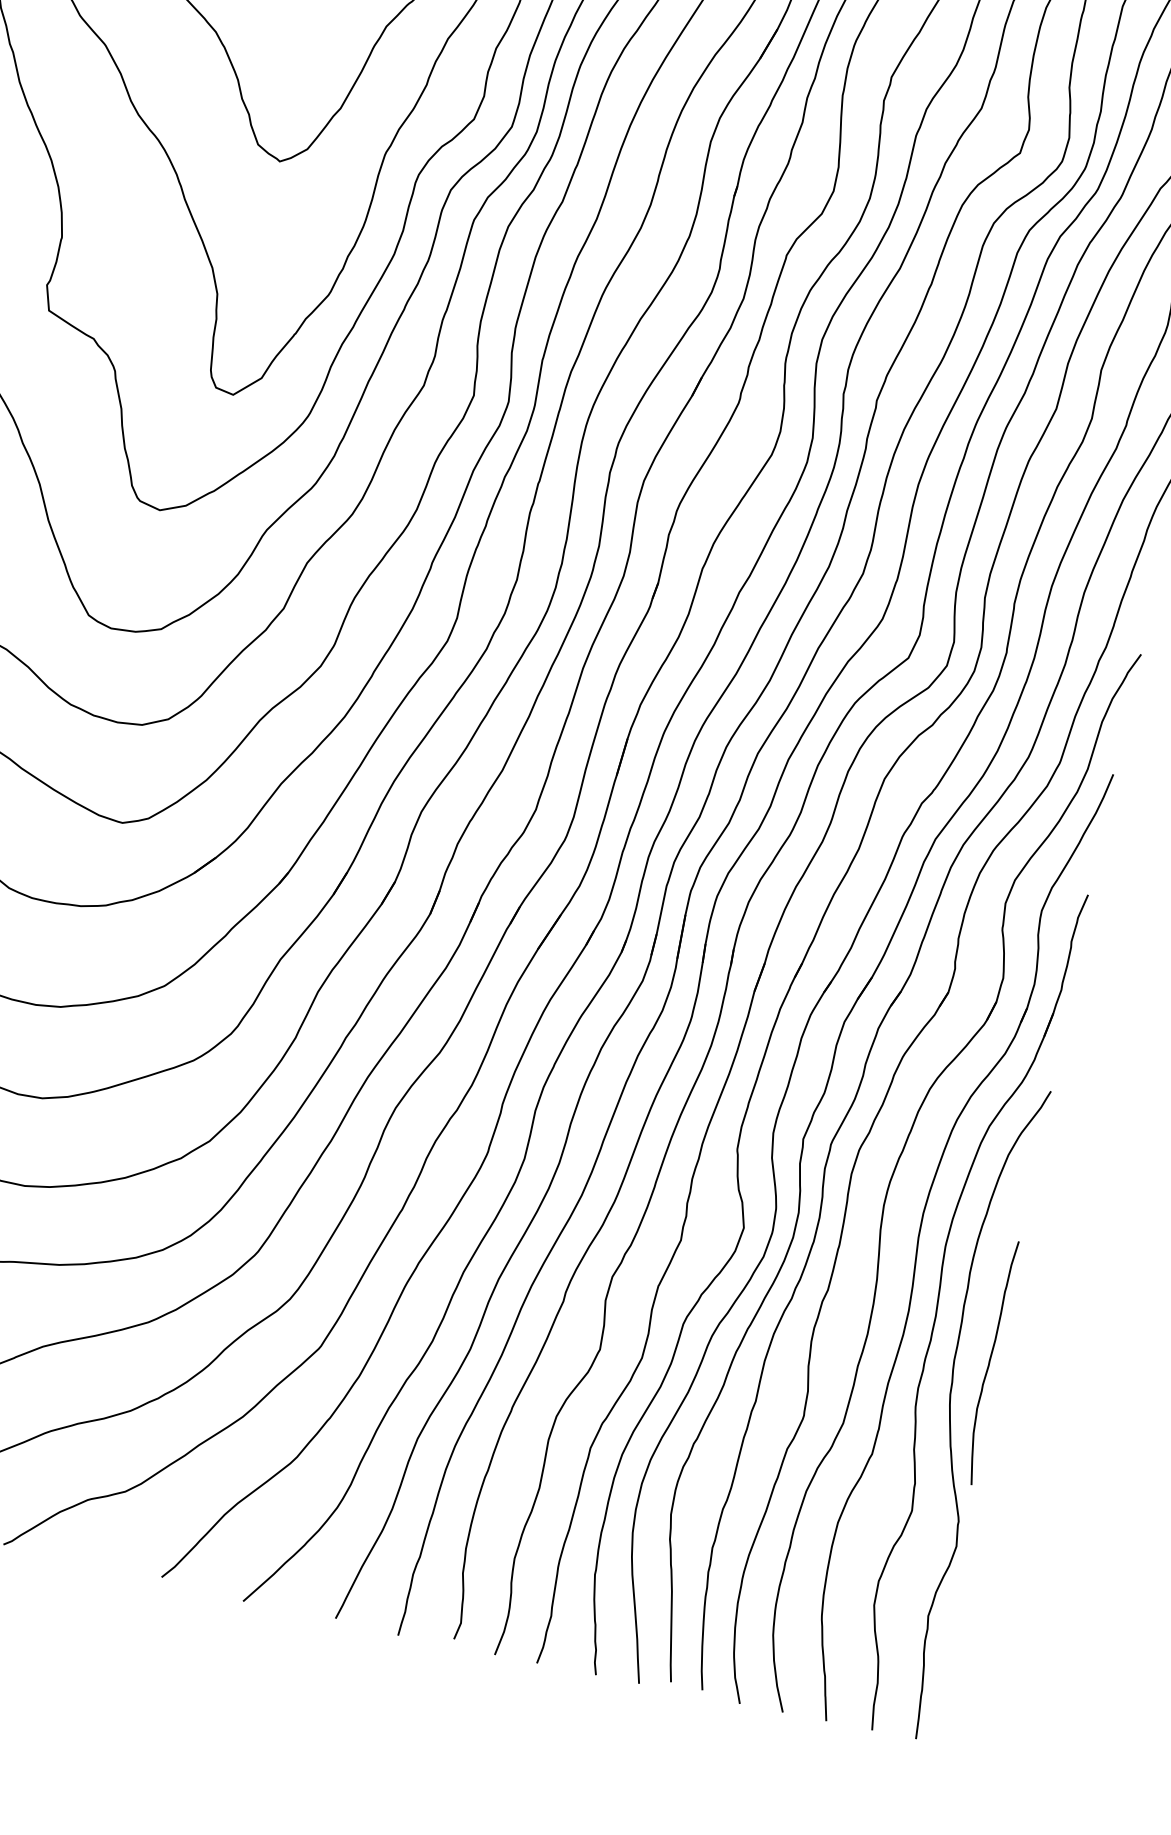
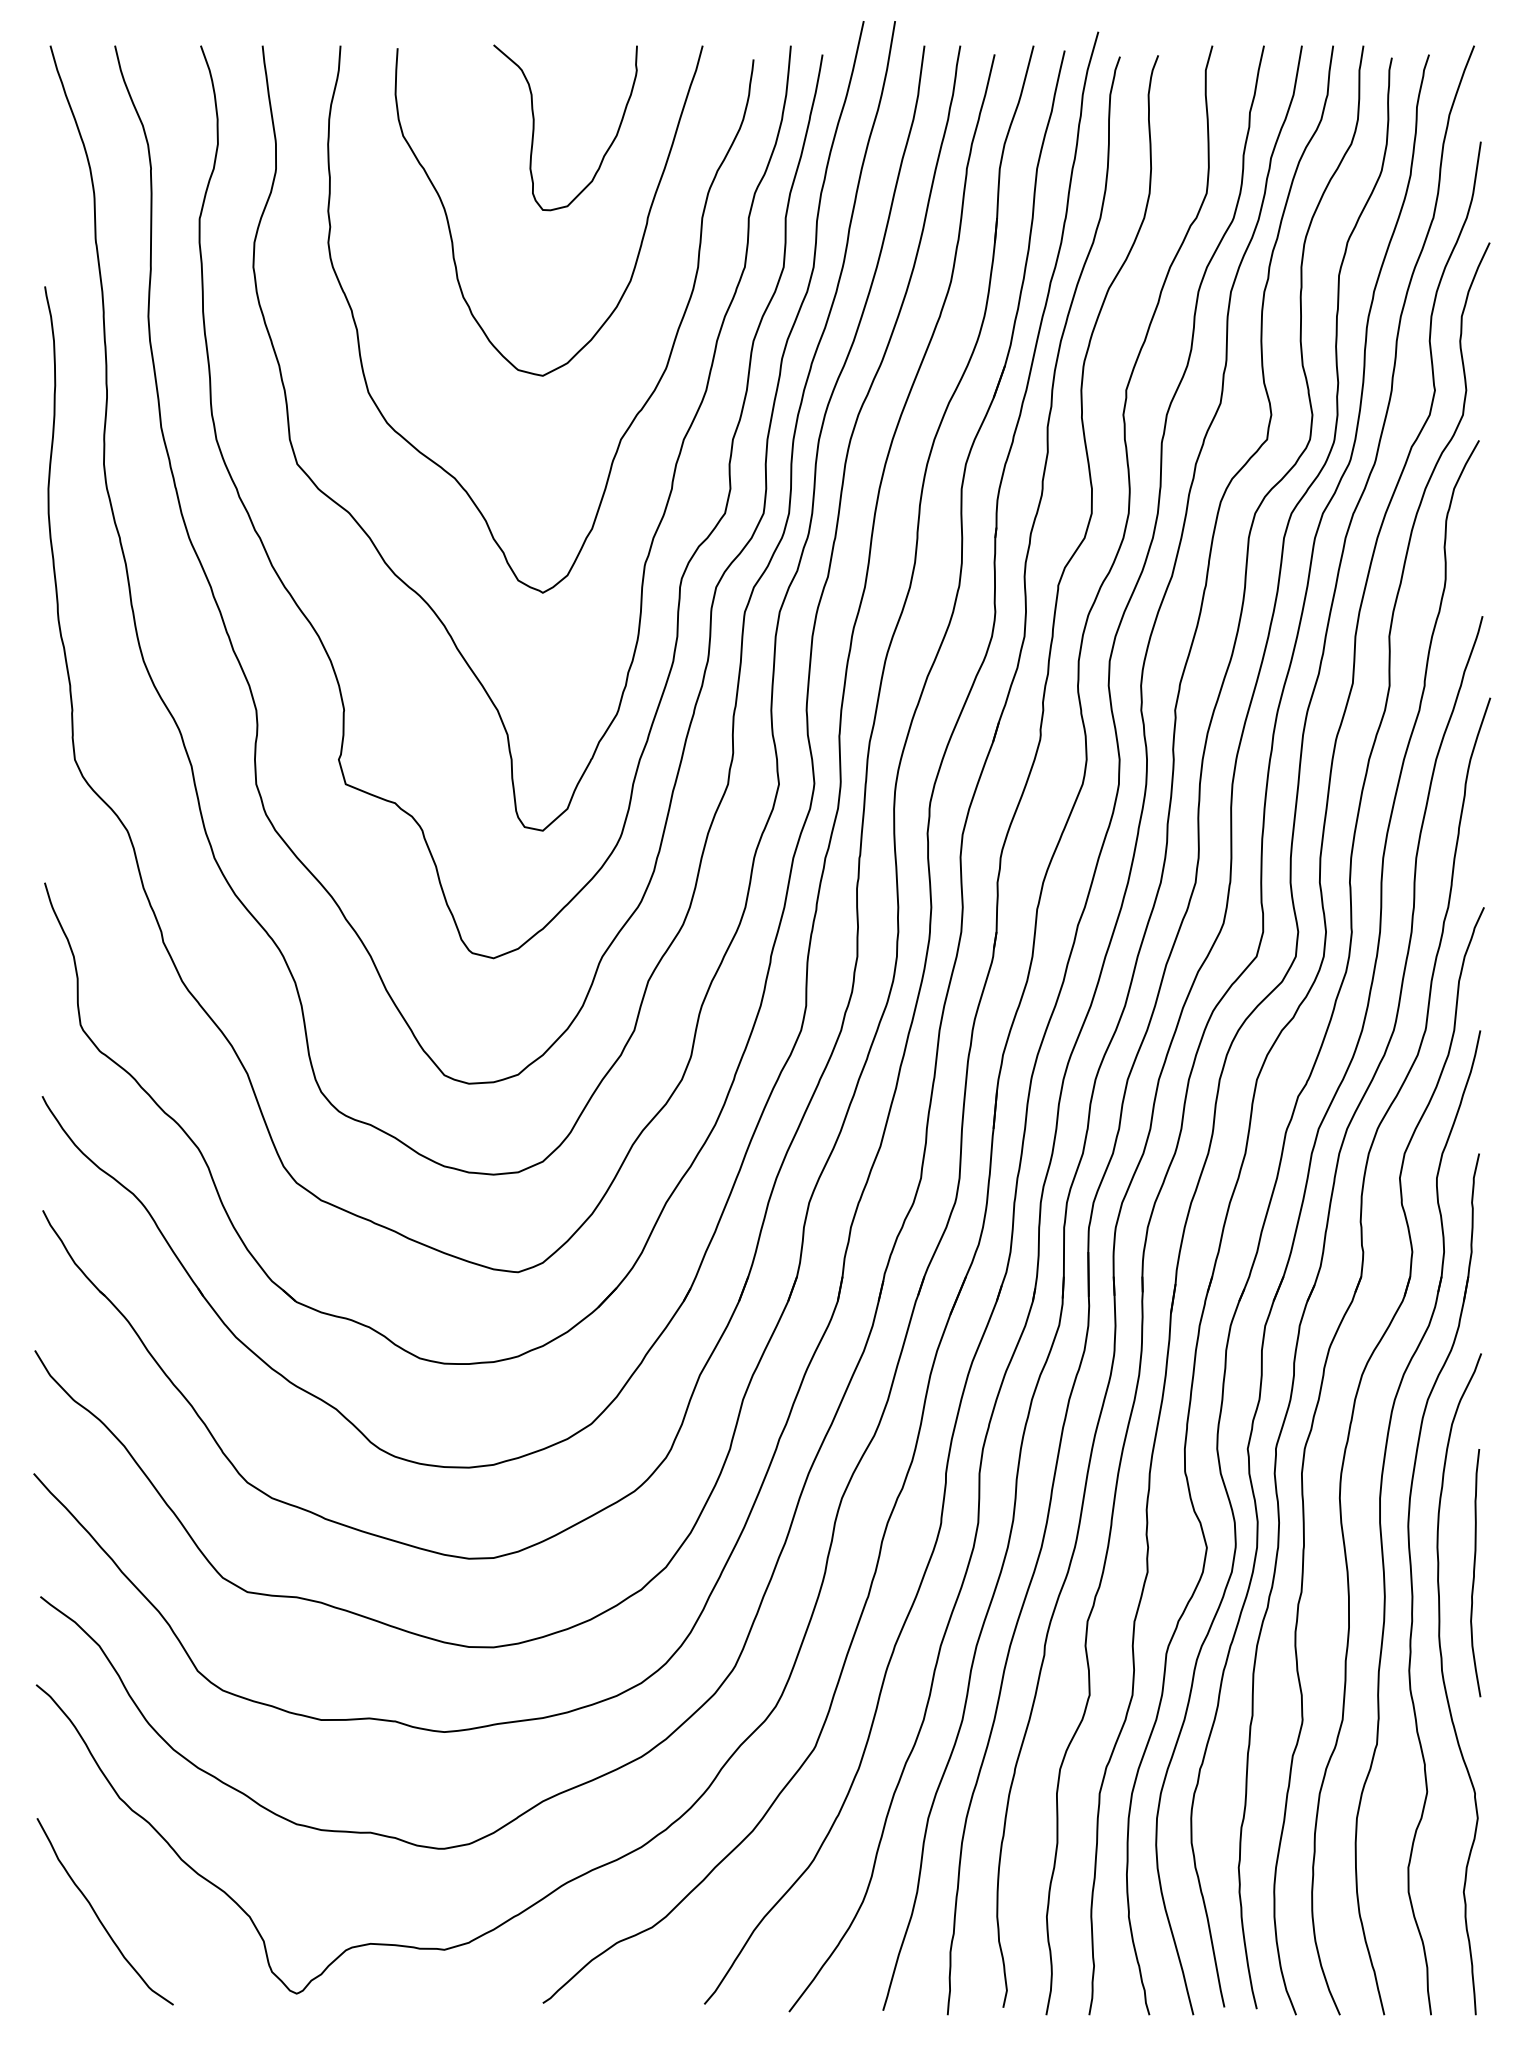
curve: (989, 1362) -> (1474, 1573), moved

